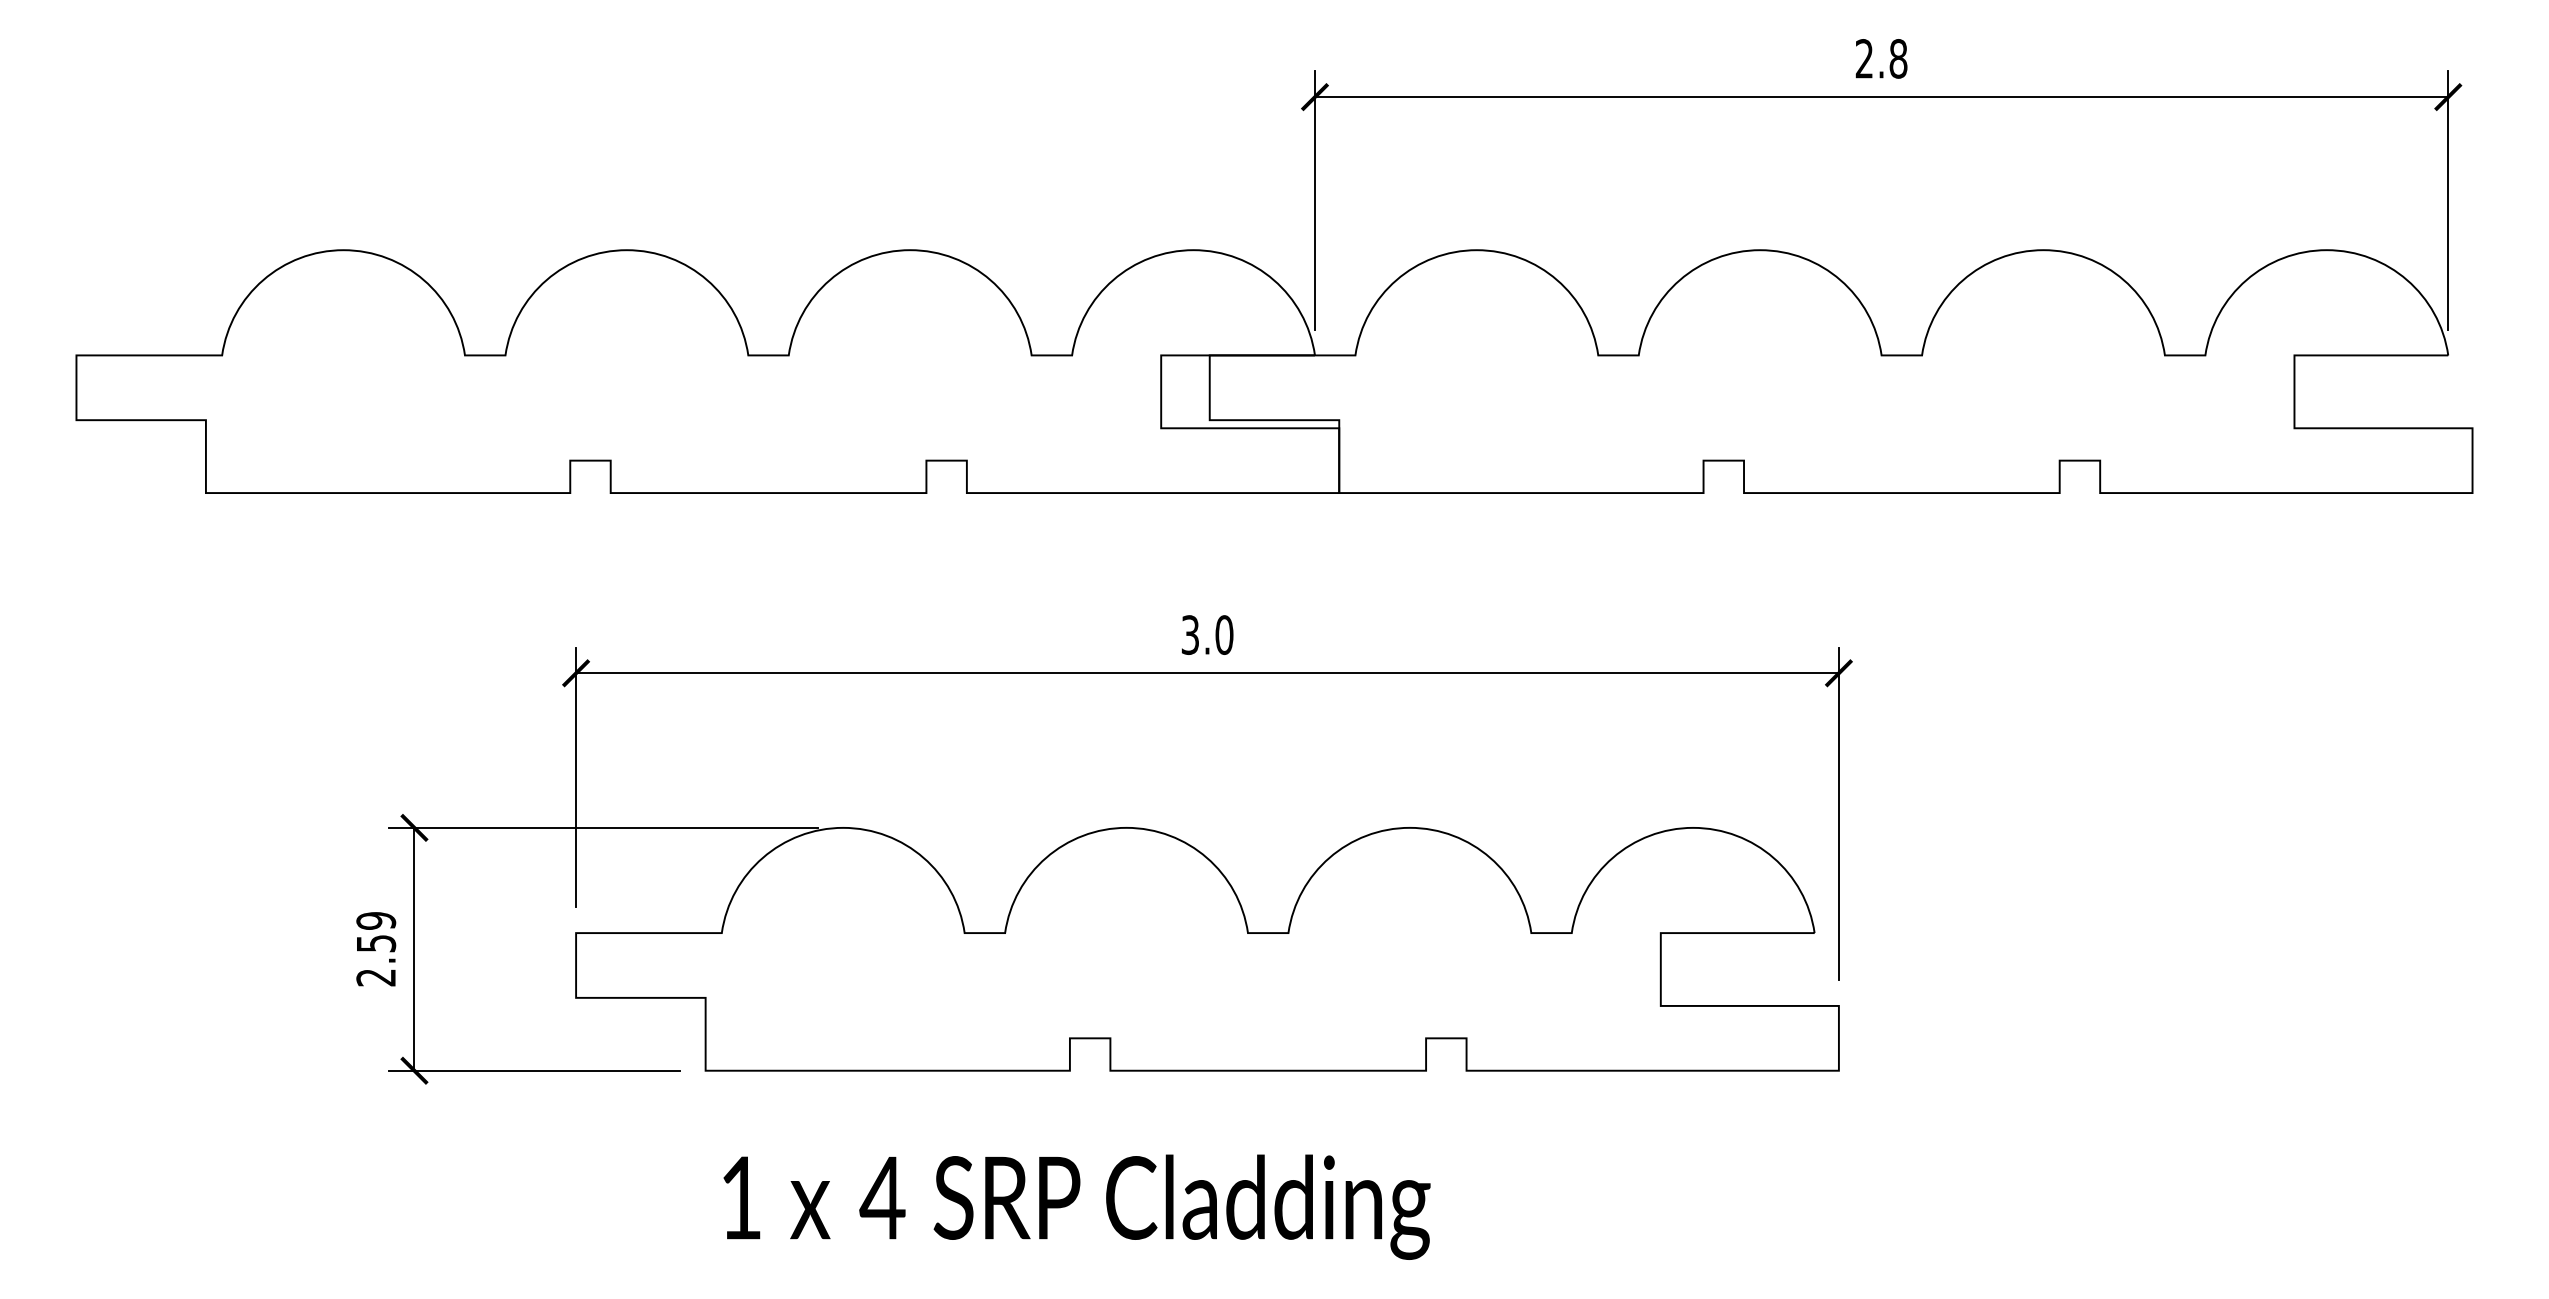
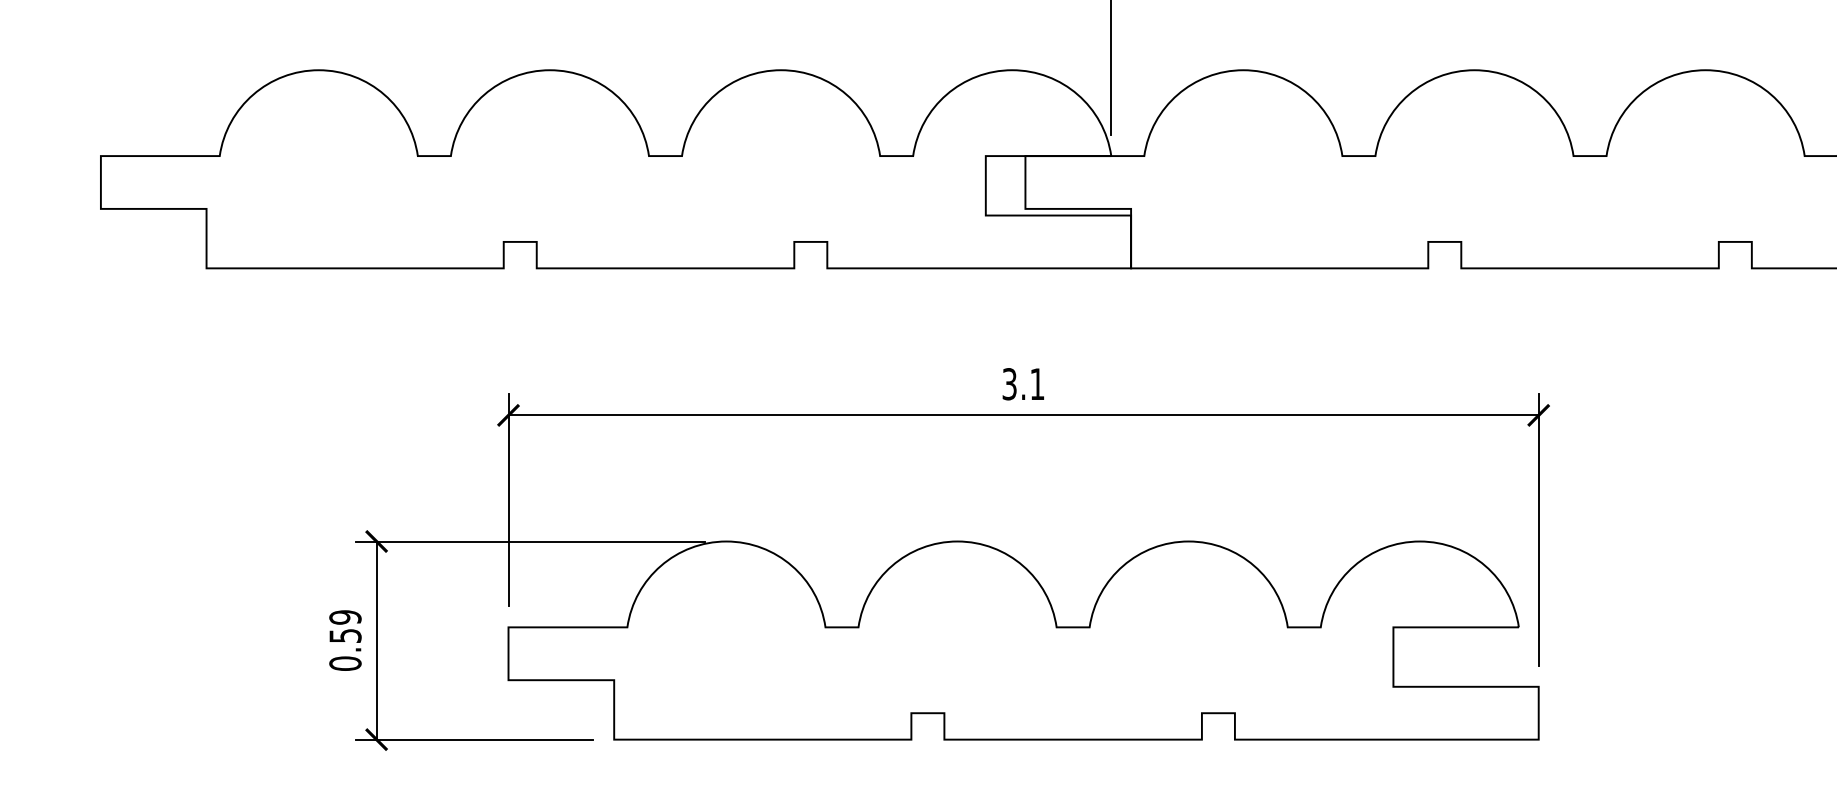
text: (1224, 634) -> (1037, 383), 3.0 -> 3.1
text: (376, 977) -> (345, 663), 2.59 -> 0.59

